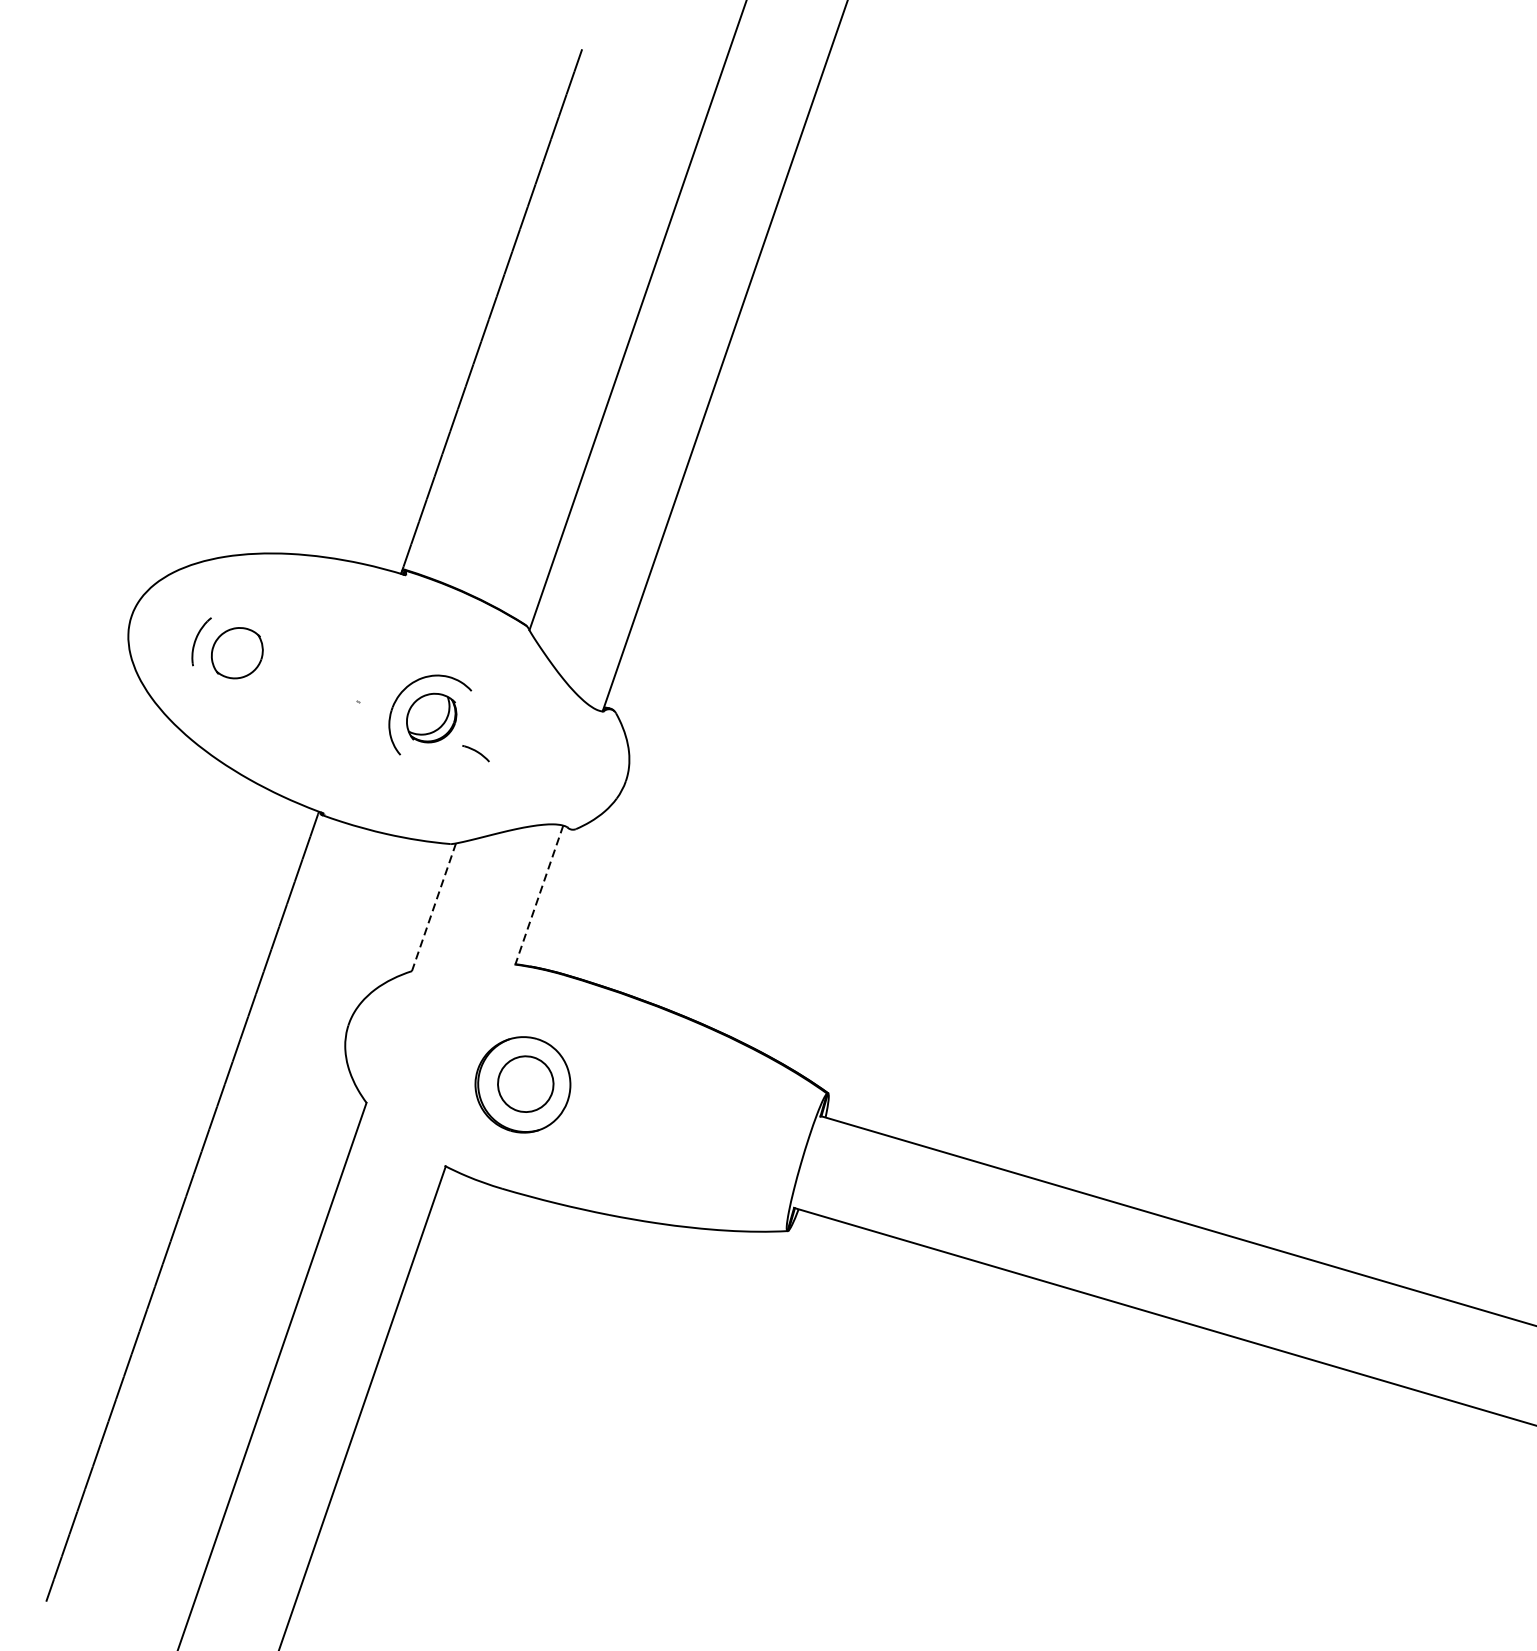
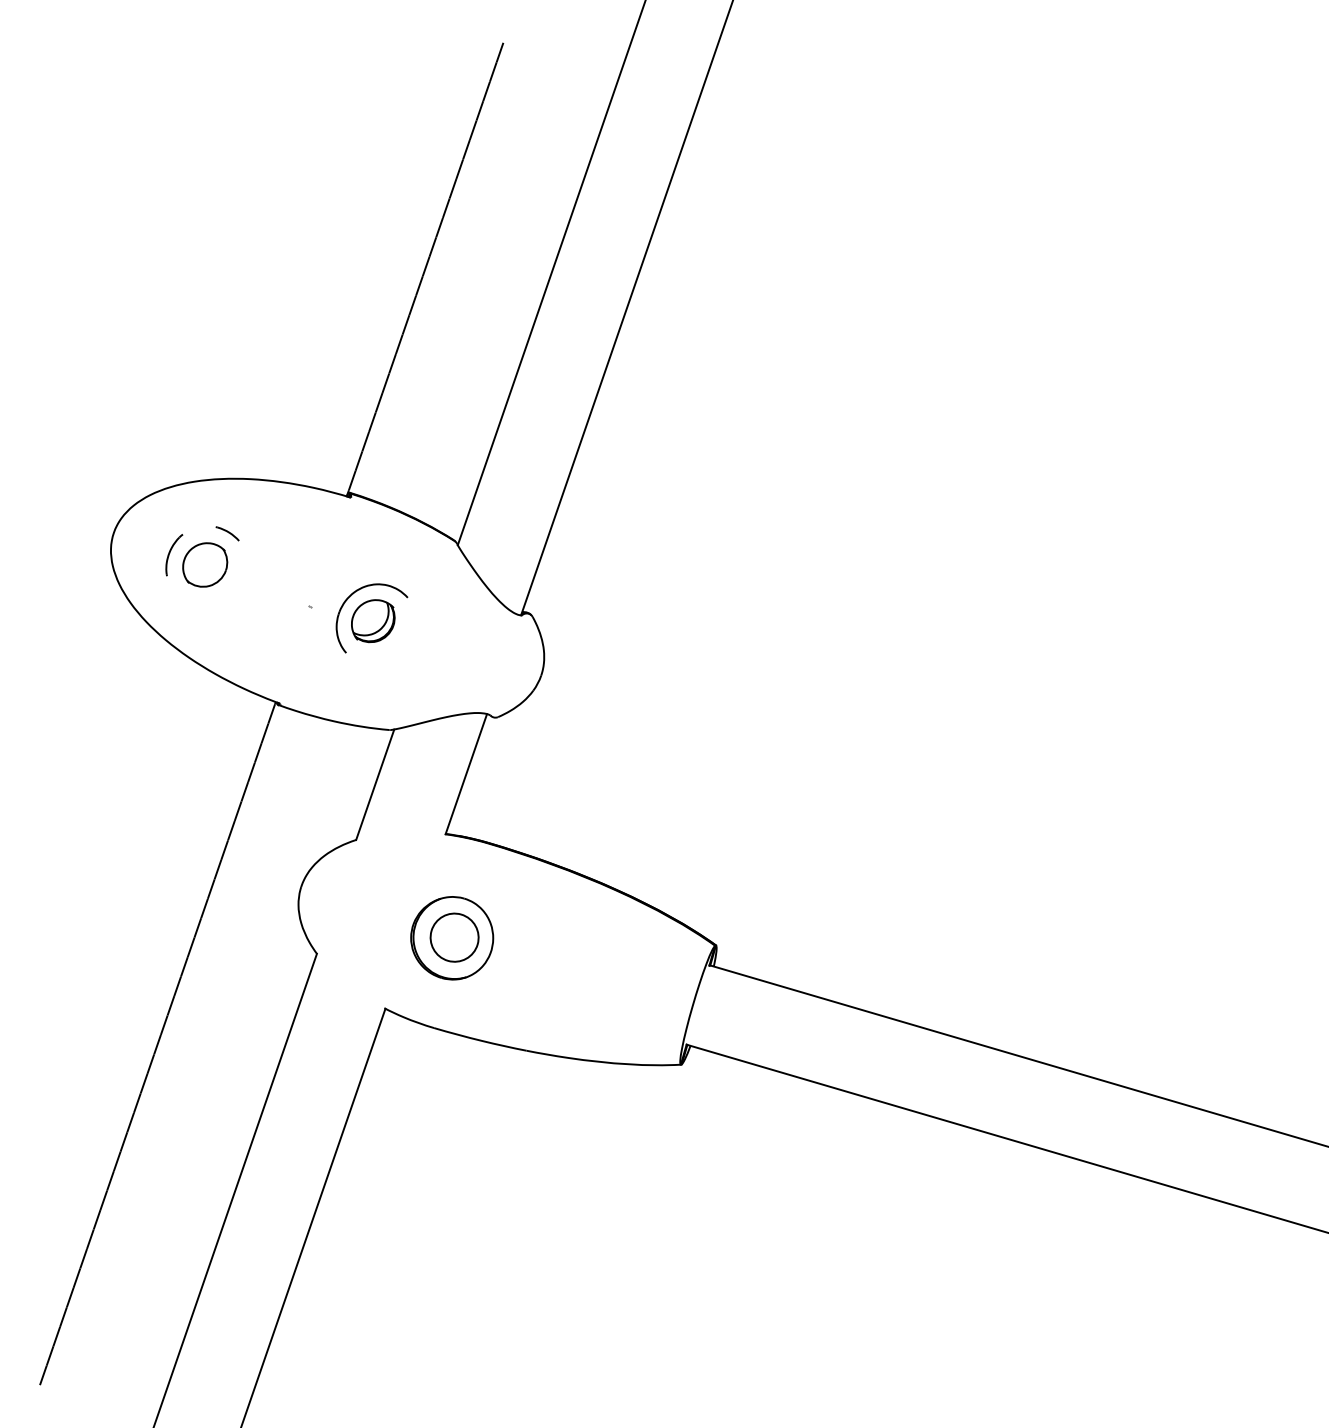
part: (475, 753) -> (227, 533), moved
line: (539, 895) -> (466, 774), dashed -> solid
line: (434, 908) -> (375, 785), dashed -> solid

